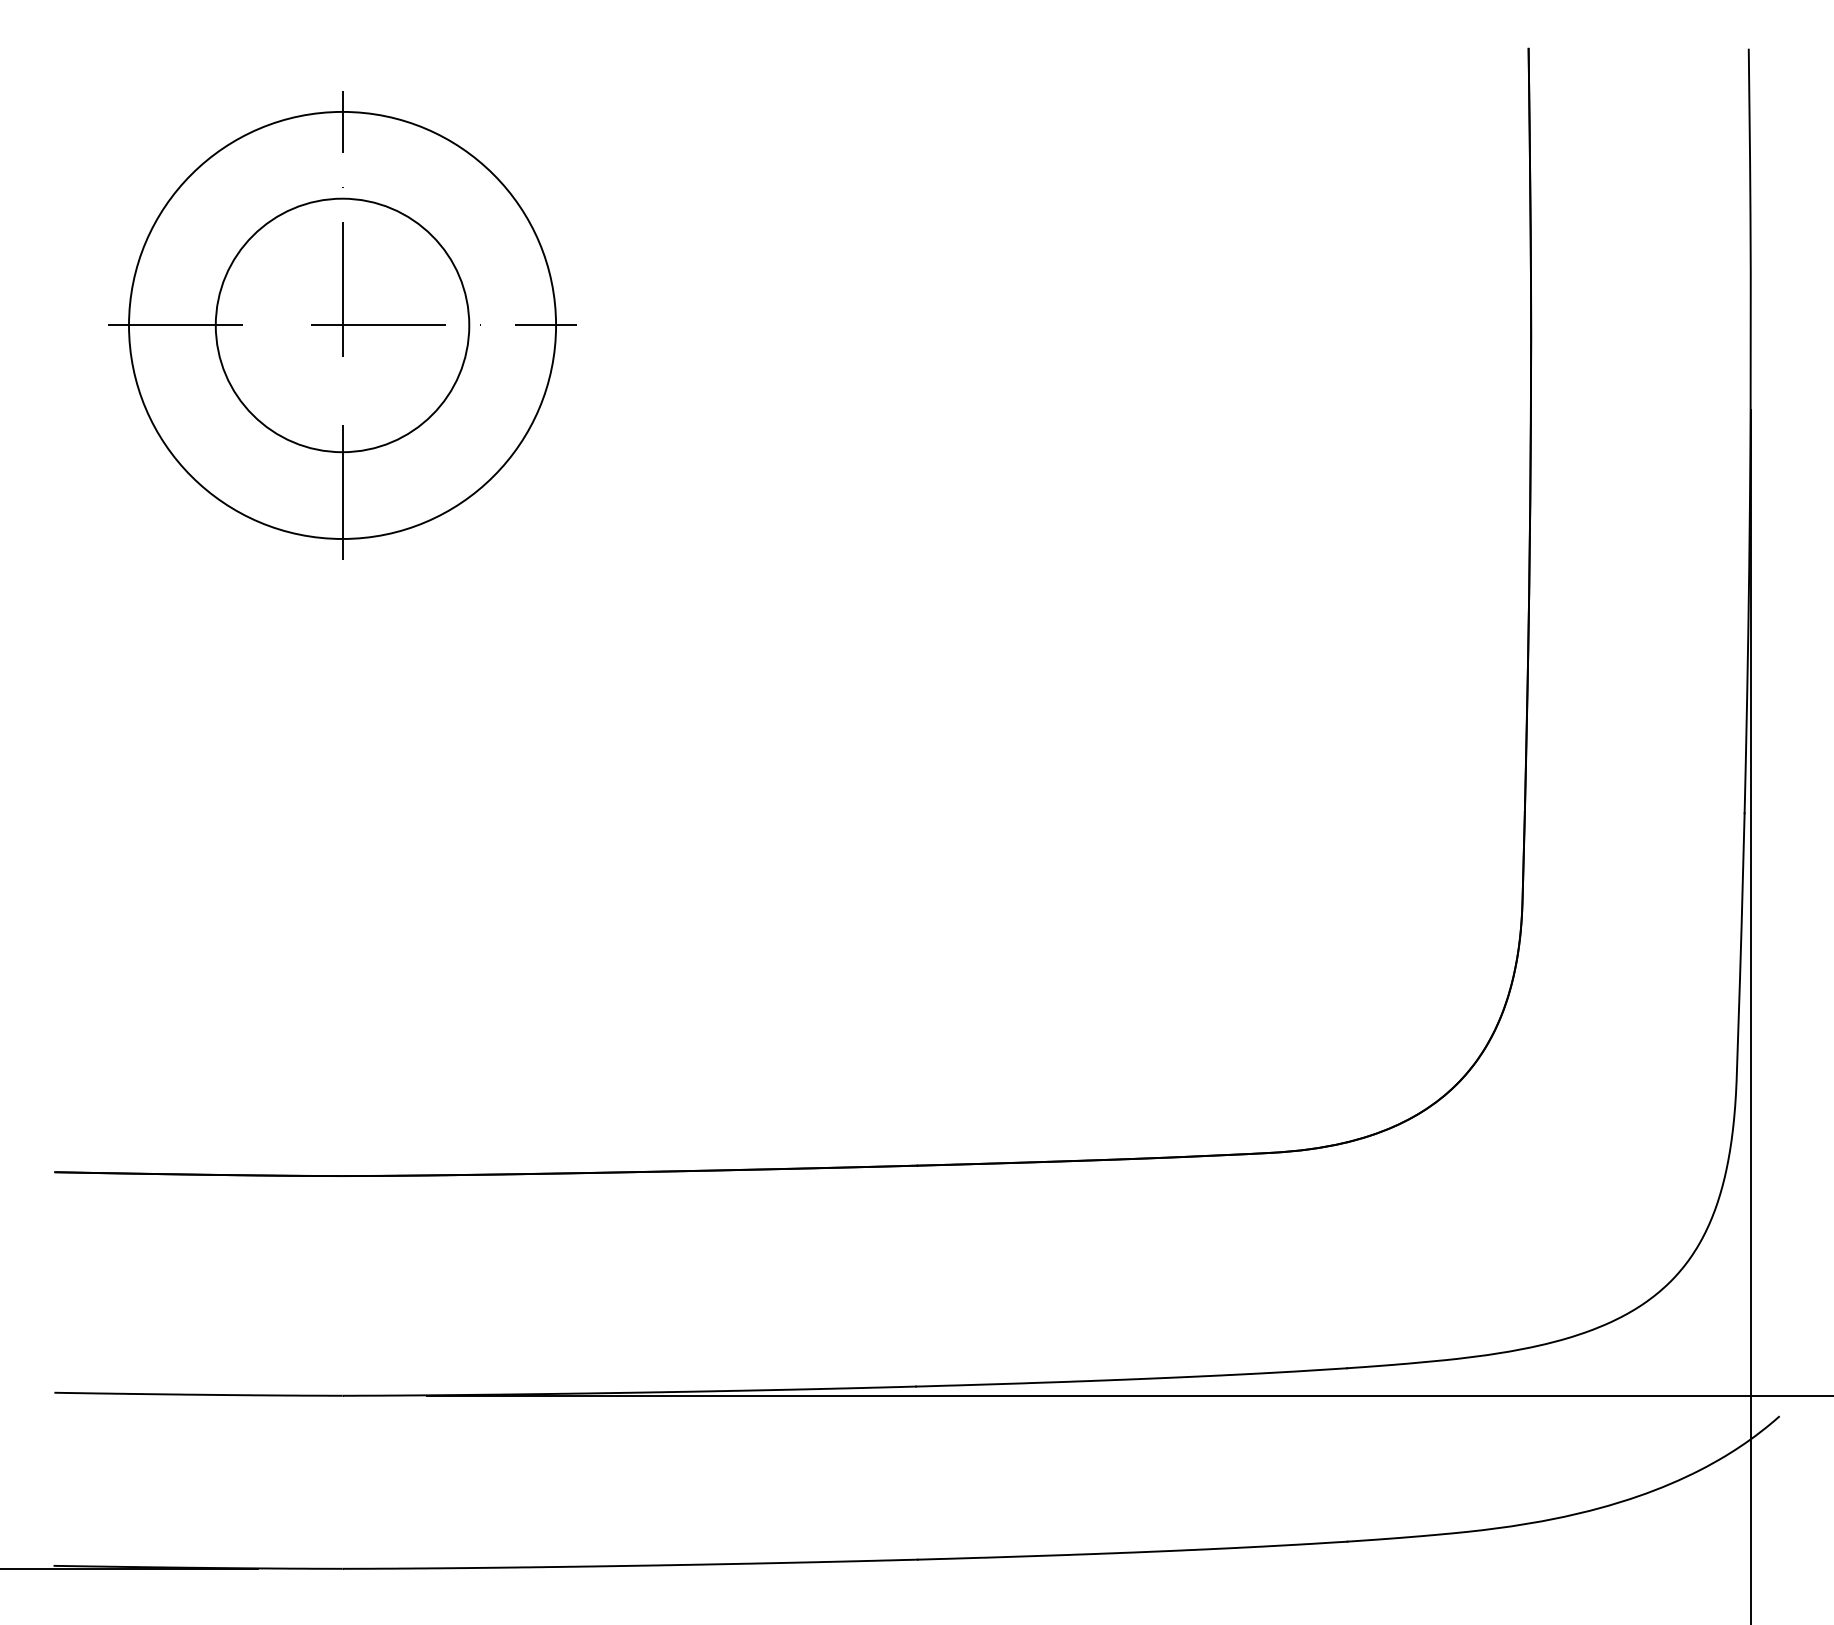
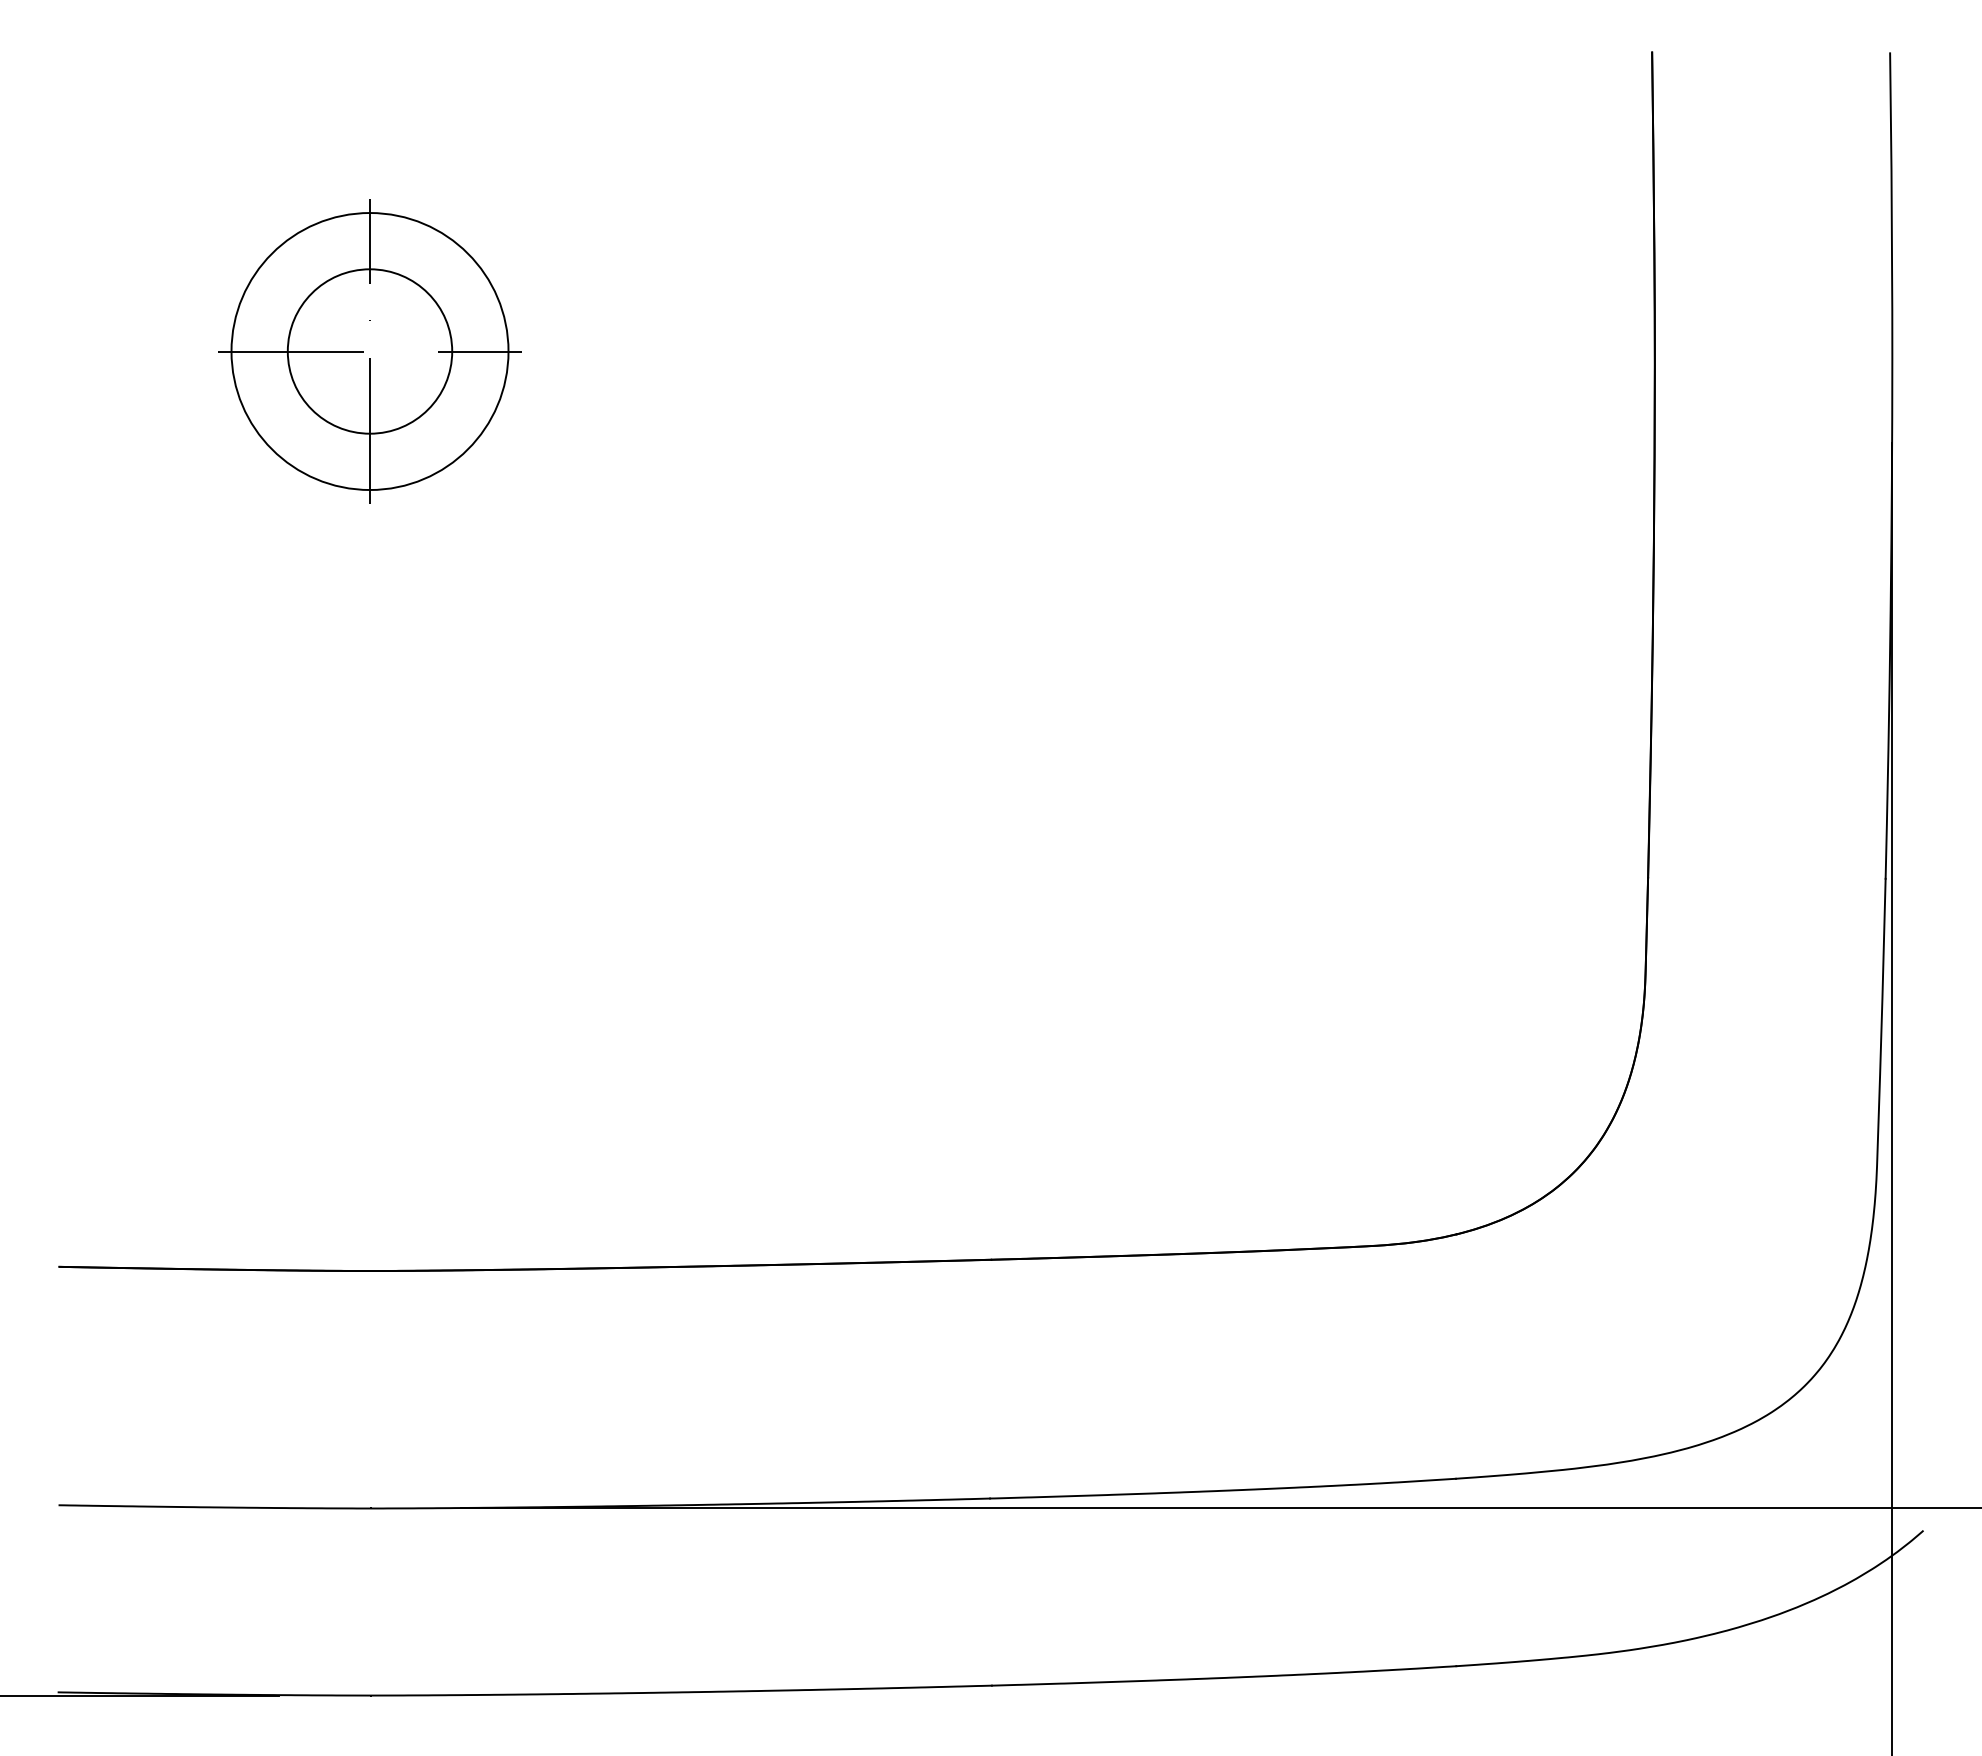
part: (342, 325) -> (369, 351), size x0.6

